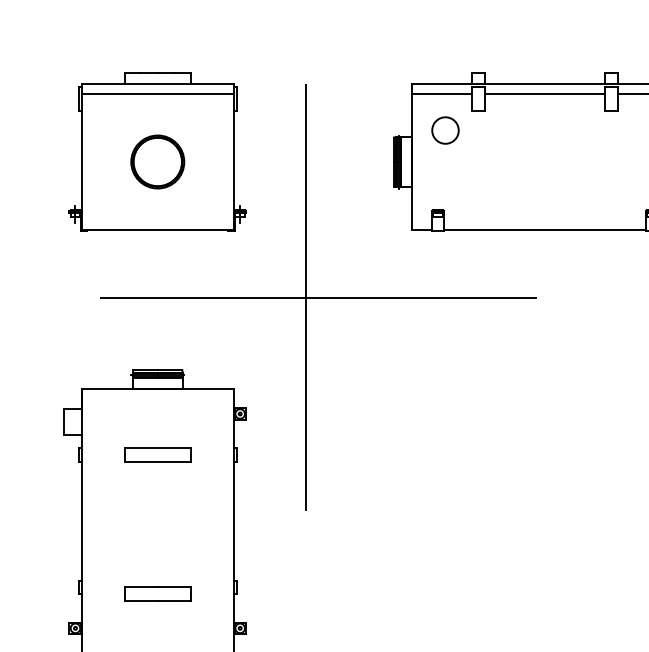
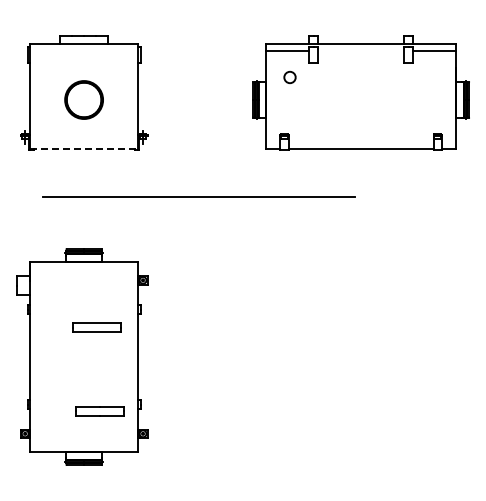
line: (156, 94) -> (83, 51), removed
line: (543, 94) -> (360, 51), removed
circle: (444, 130) -> (289, 77), size x0.6
line: (158, 229) -> (84, 148), solid -> dashed
line: (305, 296) -> (189, 196), removed
part: (156, 454) -> (96, 327), moved
part: (156, 594) -> (99, 411), moved

